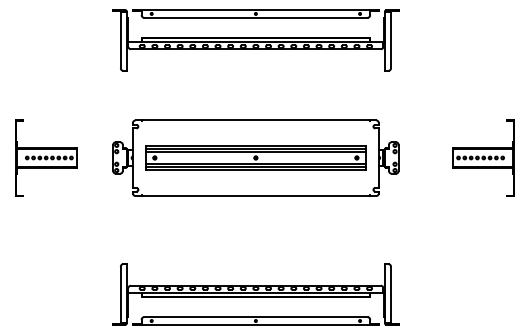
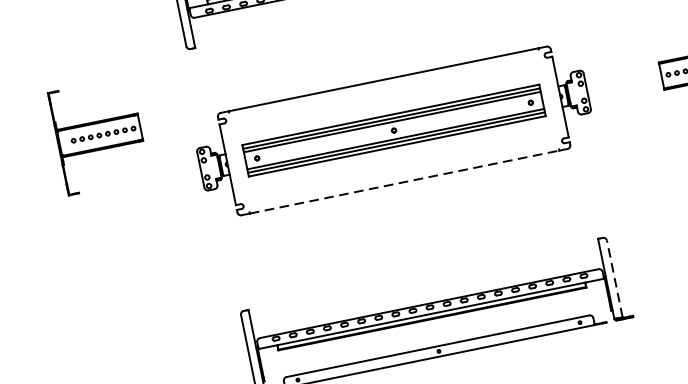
part: (46, 157) -> (99, 134), moved
line: (256, 196) -> (405, 182), solid -> dashed
line: (391, 294) -> (615, 278), solid -> dashed

